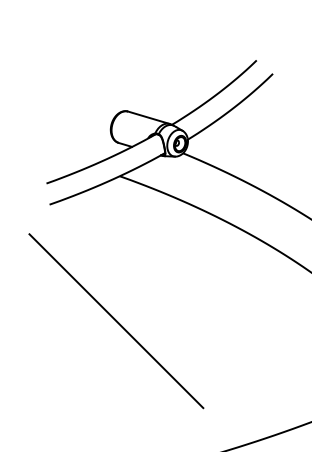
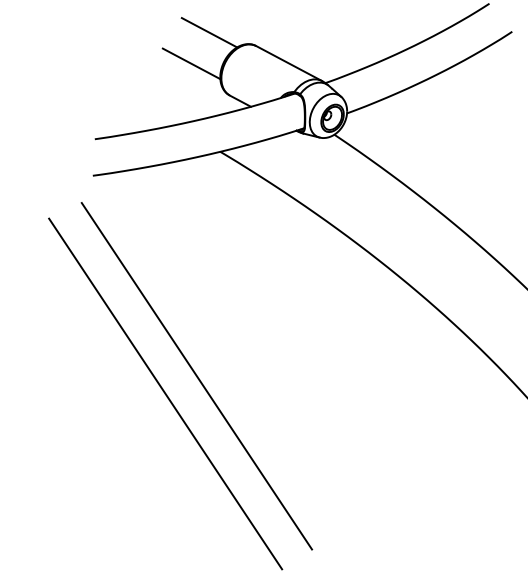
line: (99, 109) -> (208, 32), added
line: (92, 128) -> (190, 62), added
line: (132, 307) -> (197, 376), added

